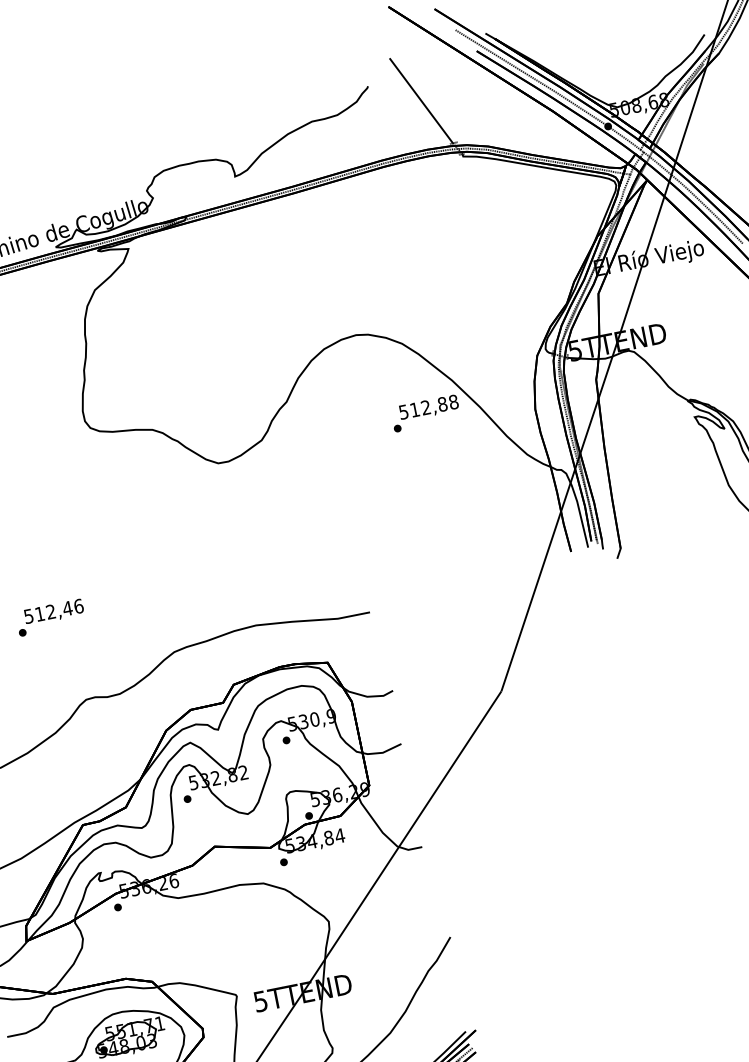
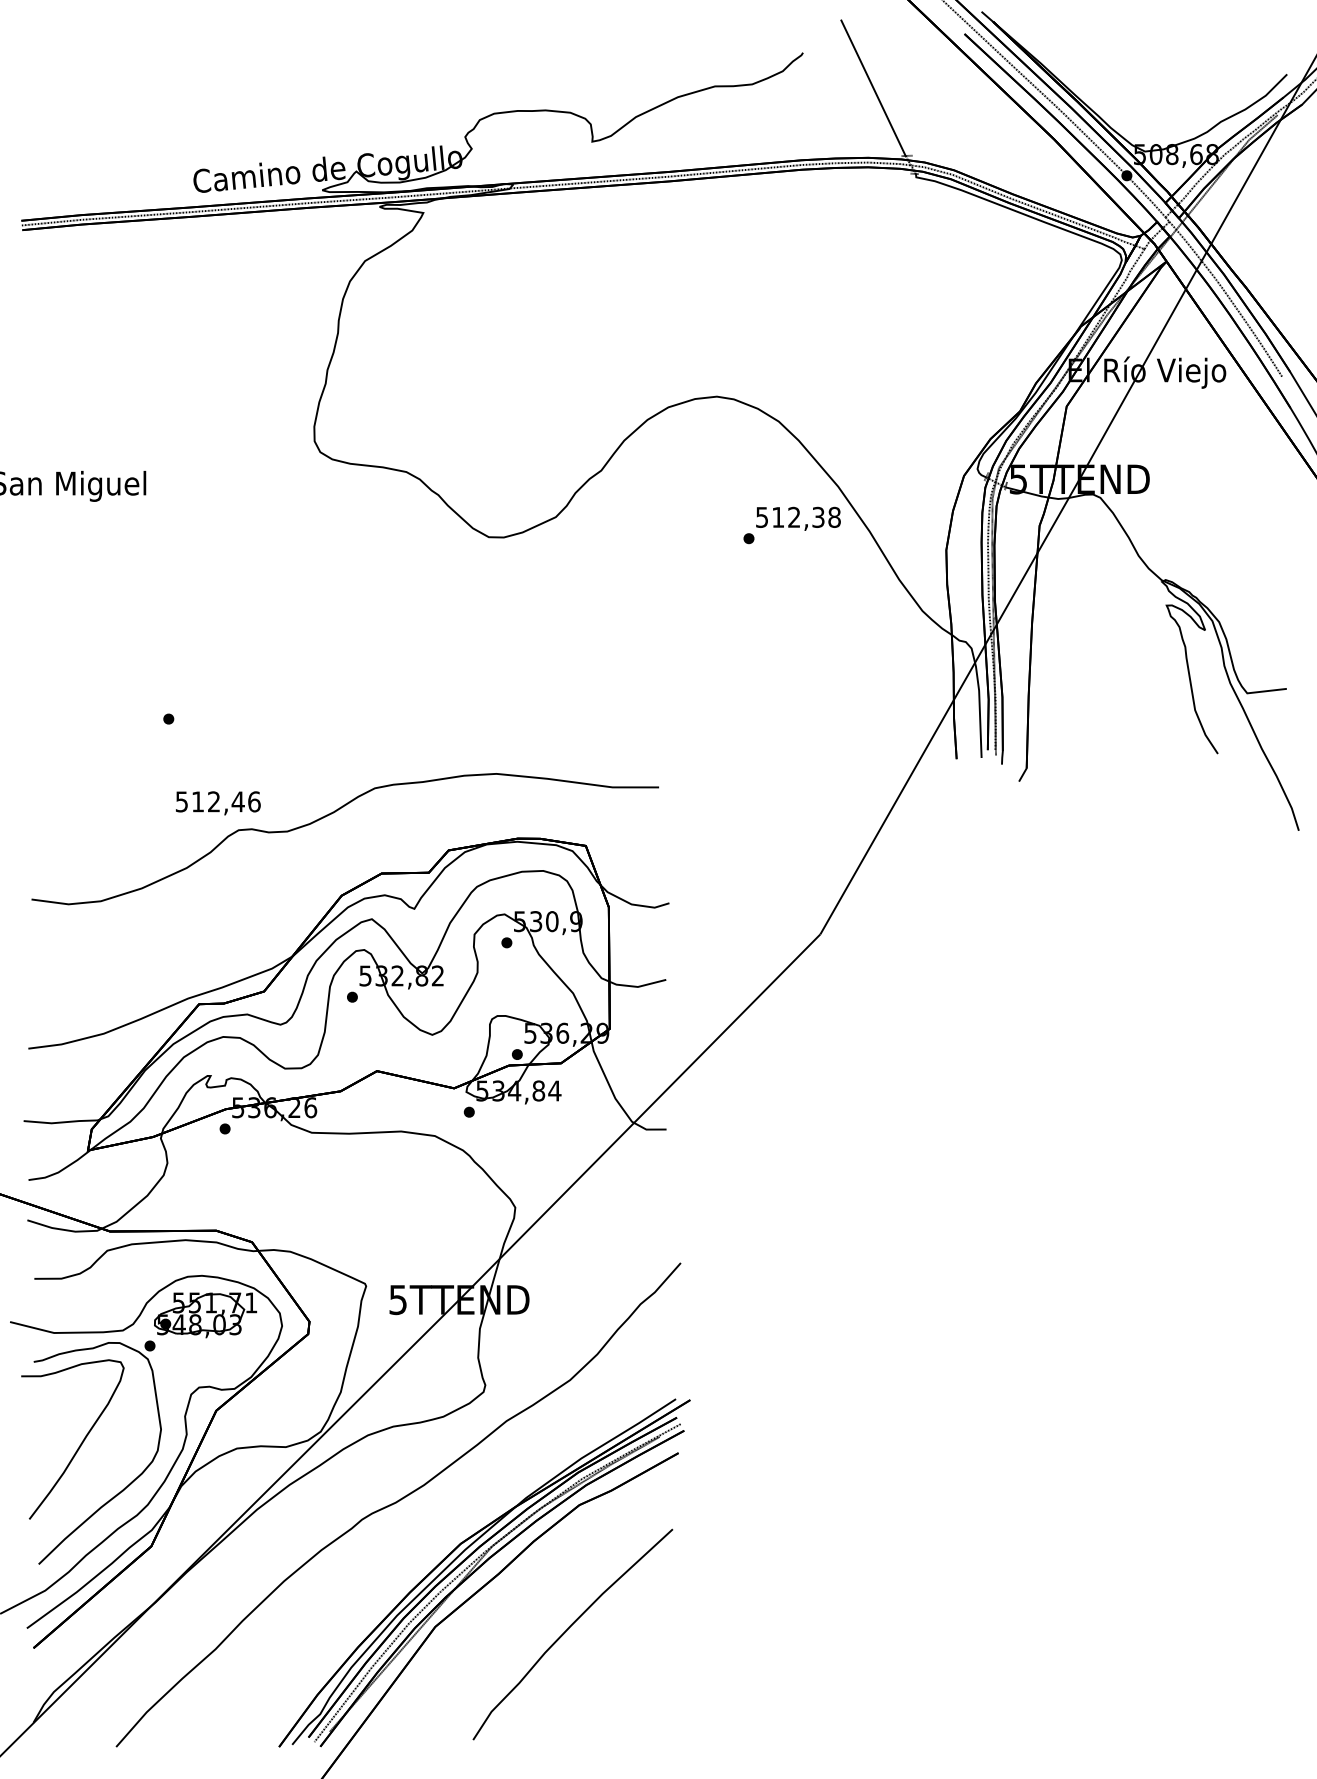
text: (442, 404) -> (818, 517), 512,88 -> 512,38
text: (54, 612) -> (218, 803), moved

